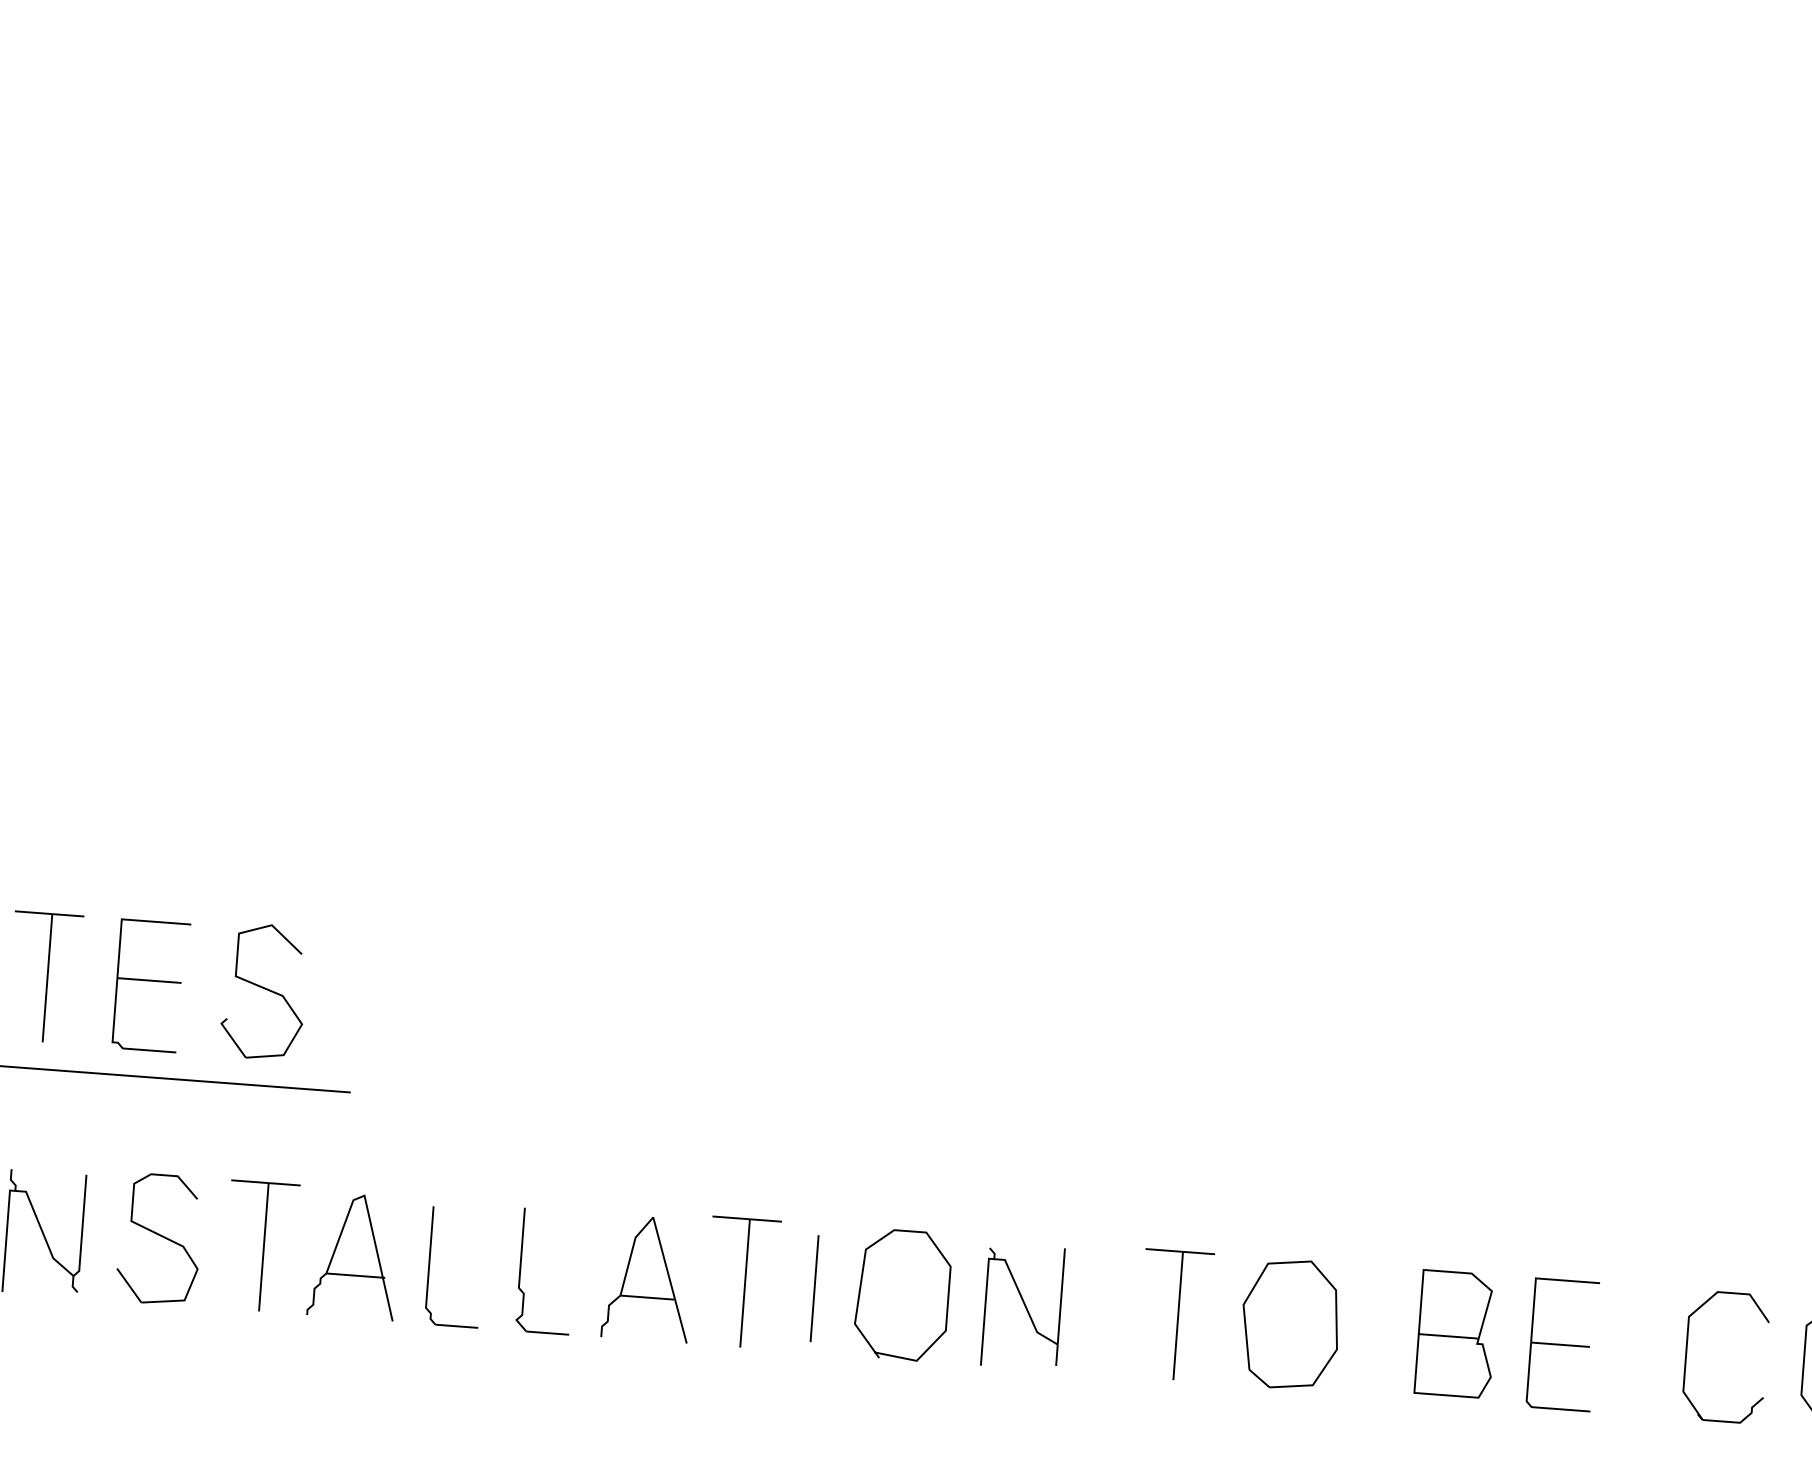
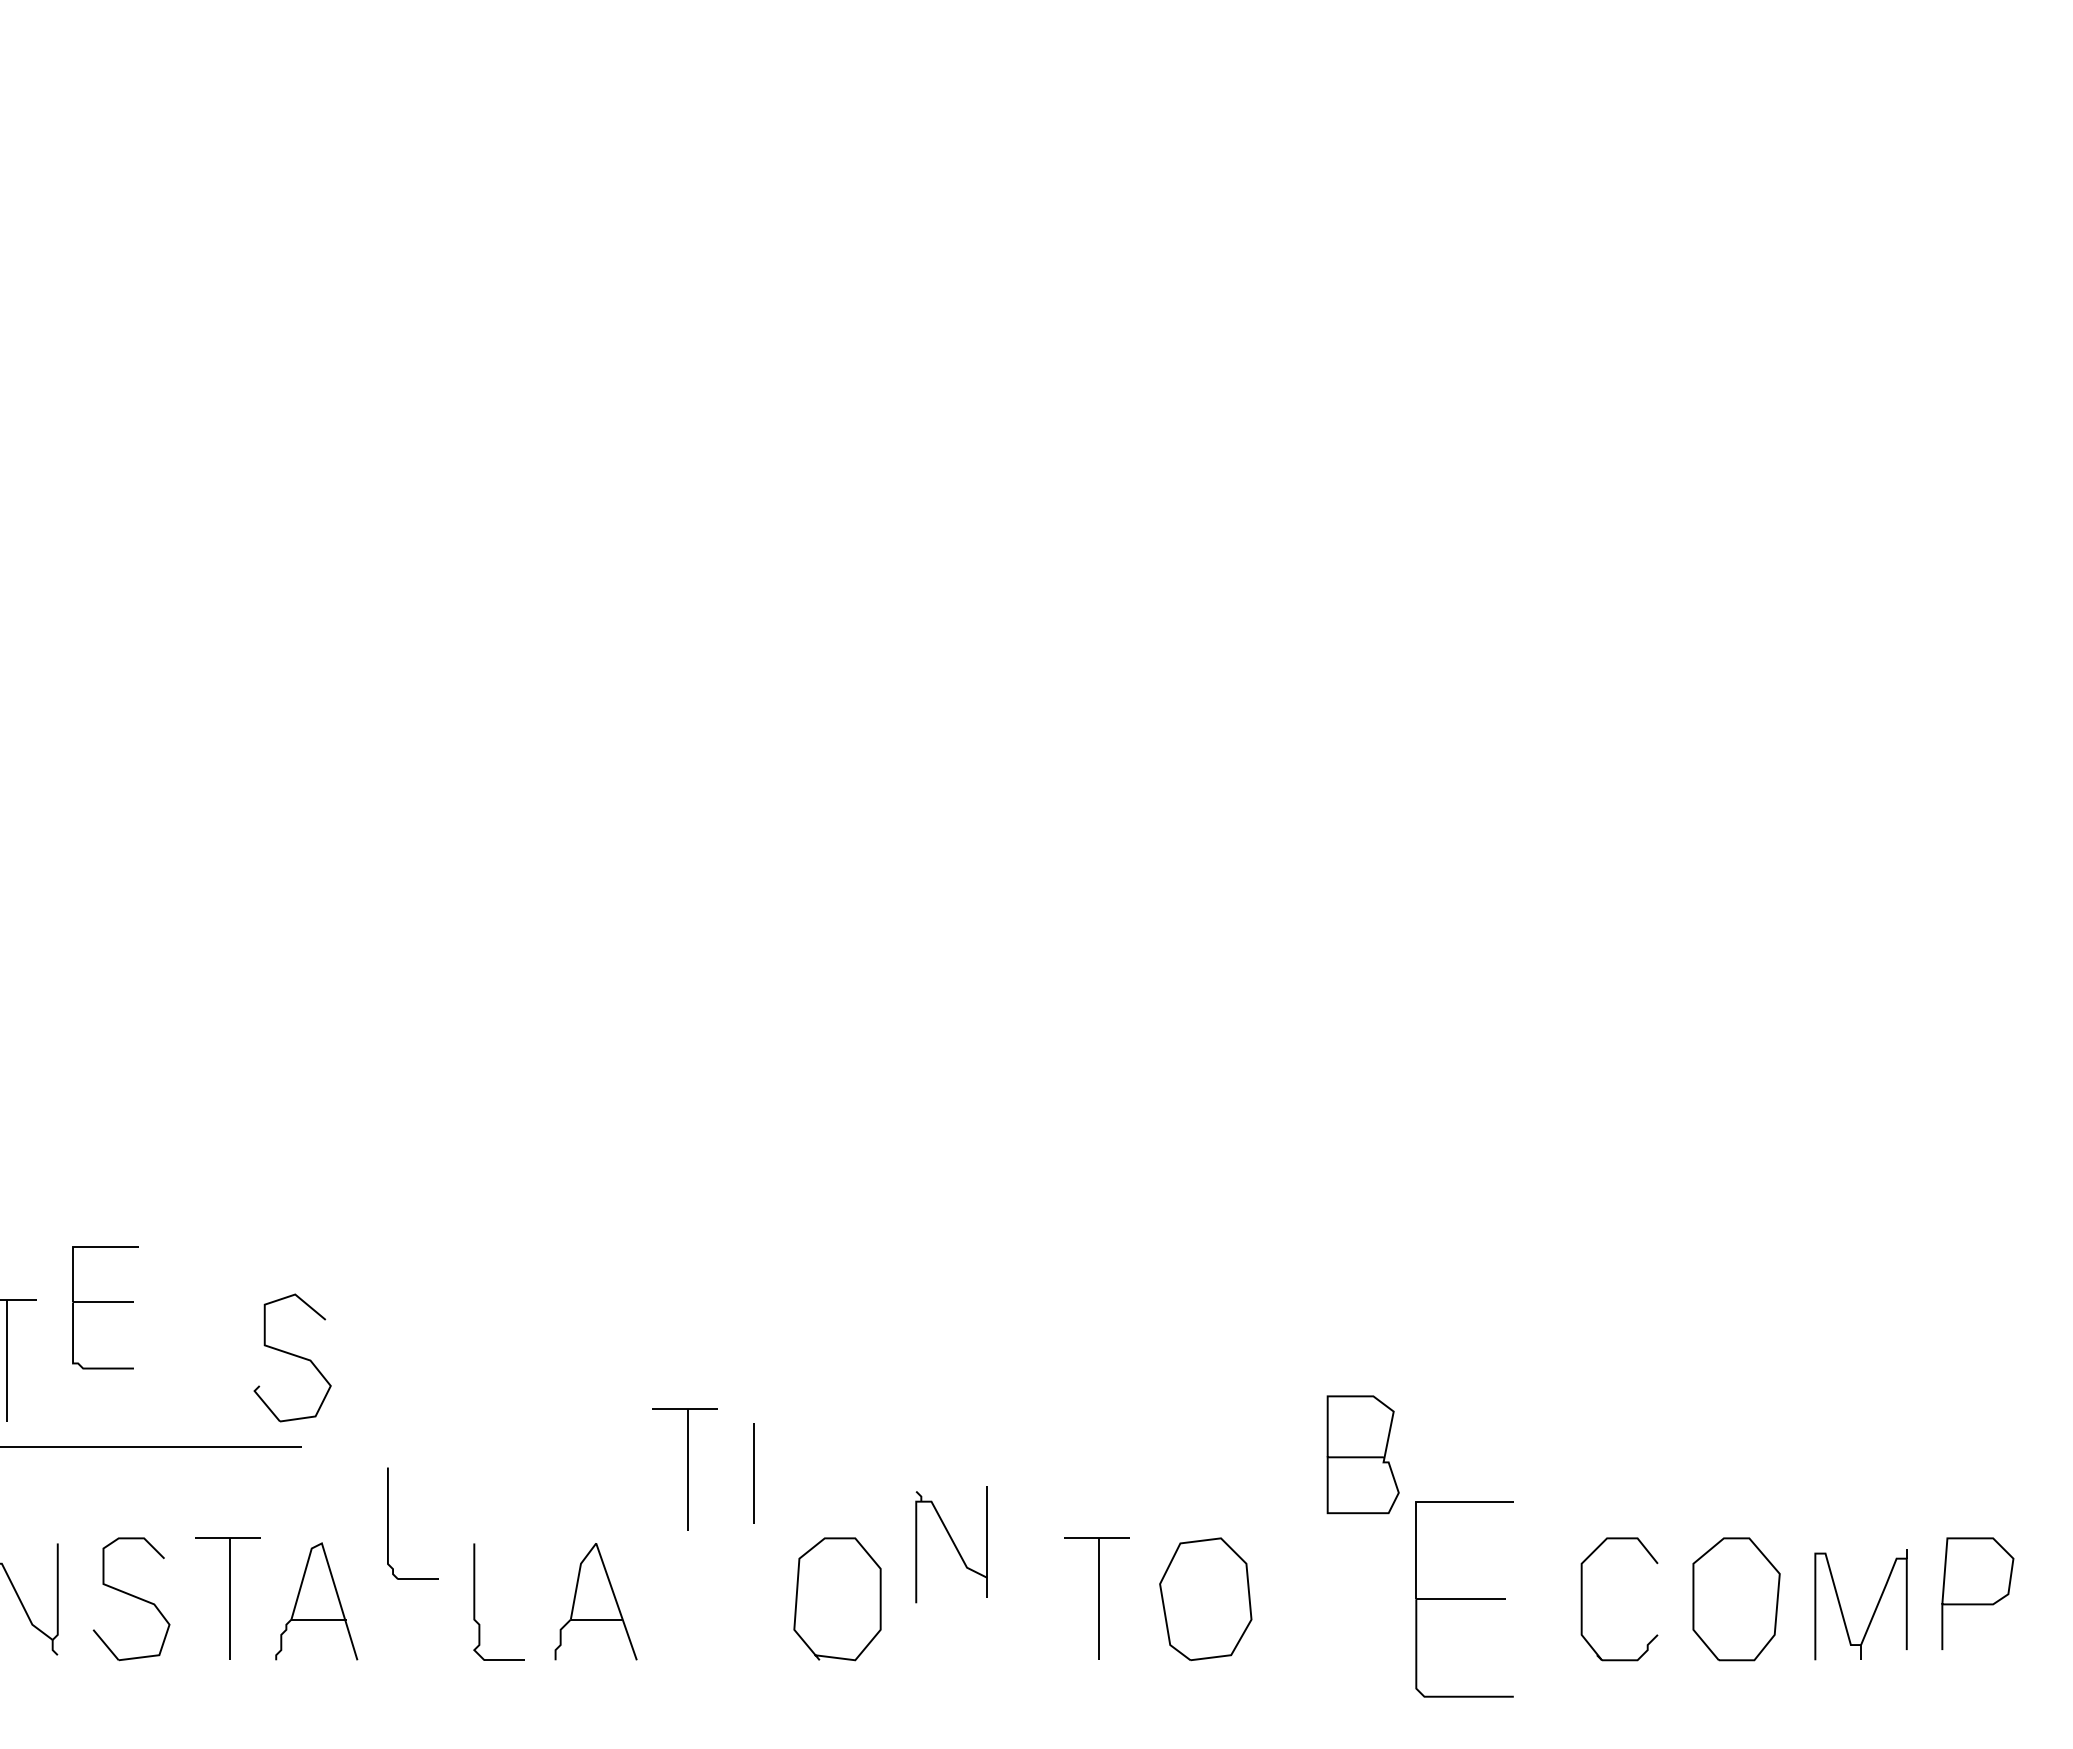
part: (151, 985) -> (105, 1307), moved
part: (264, 991) -> (292, 1357), moved
part: (429, 1265) -> (388, 1523), moved
part: (741, 1282) -> (684, 1469), moved
line: (814, 1288) -> (753, 1473), moved
part: (1022, 1306) -> (951, 1544), moved
curve: (1455, 1336) -> (1362, 1456), moved
part: (1562, 1345) -> (1464, 1599), size x1.6

